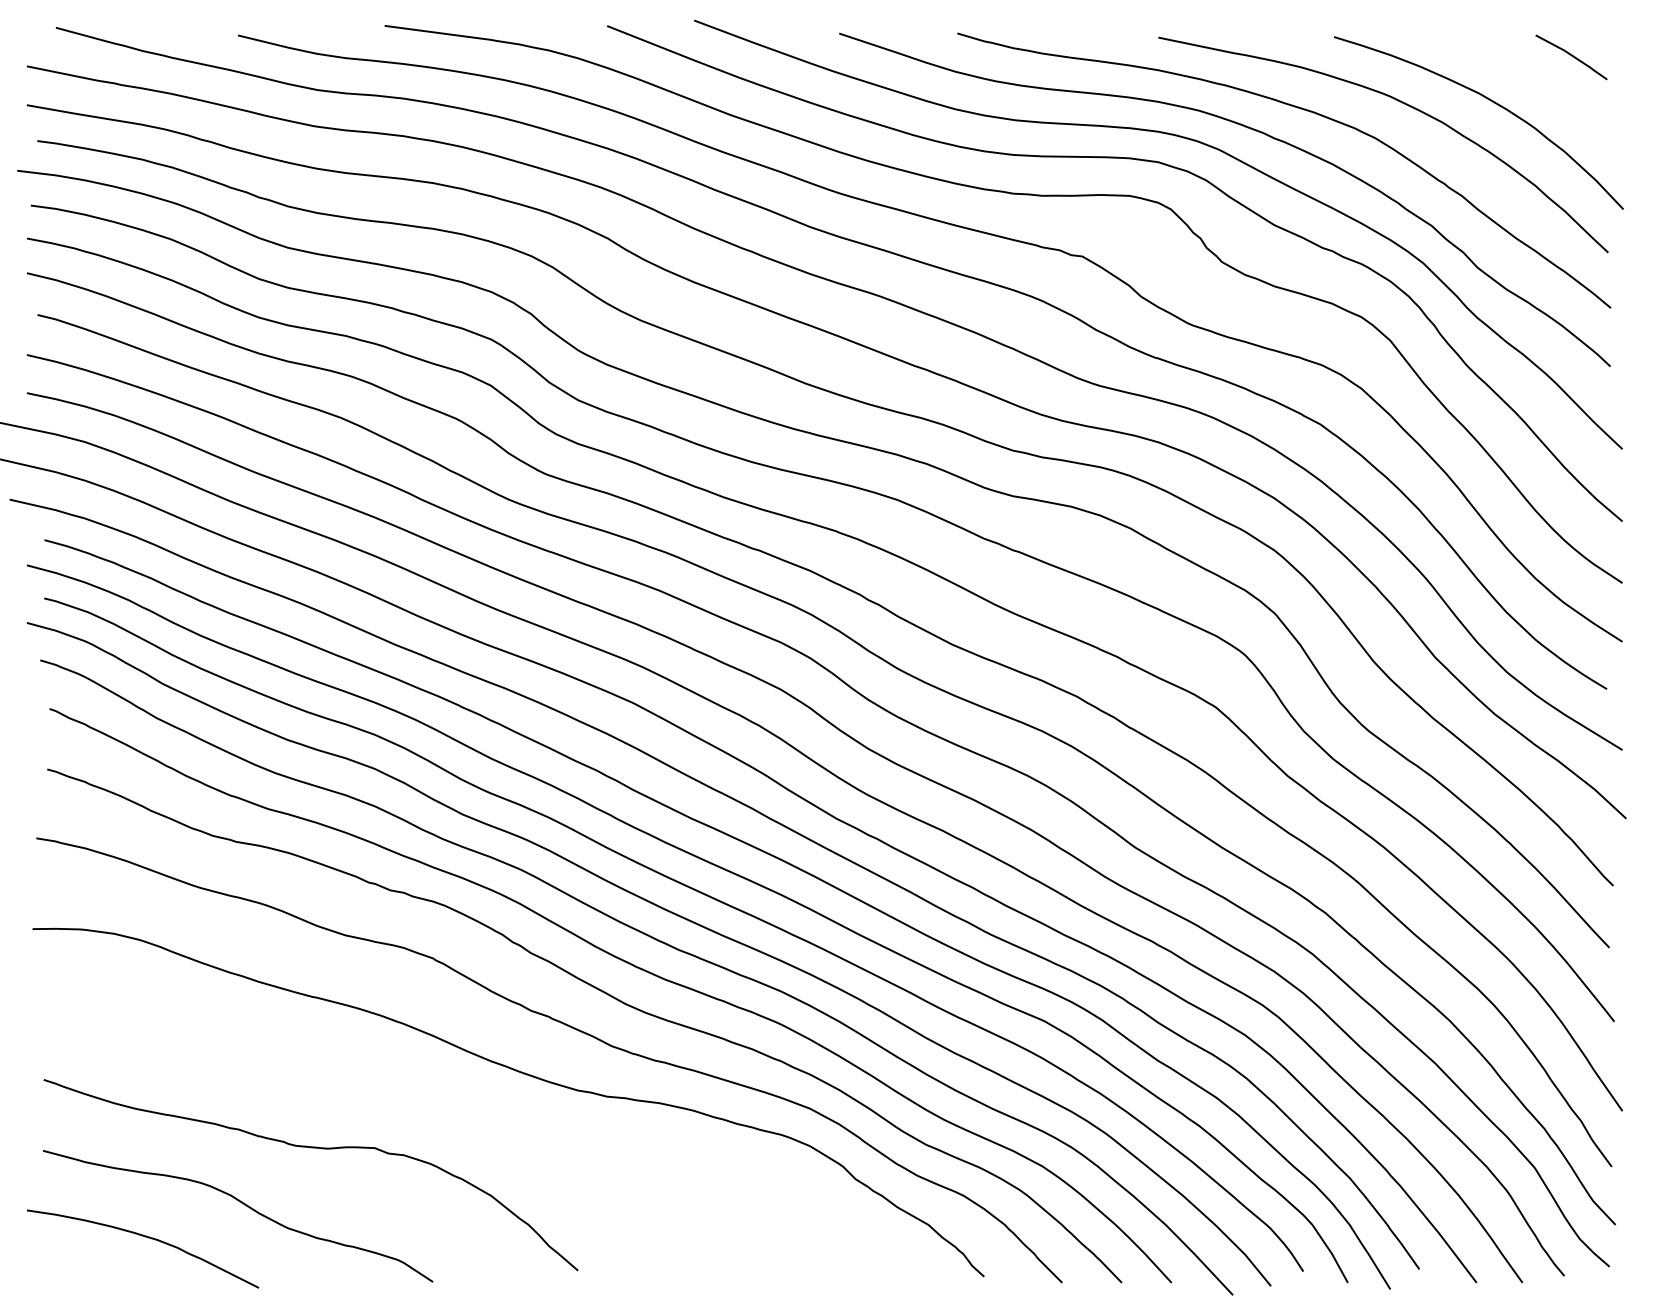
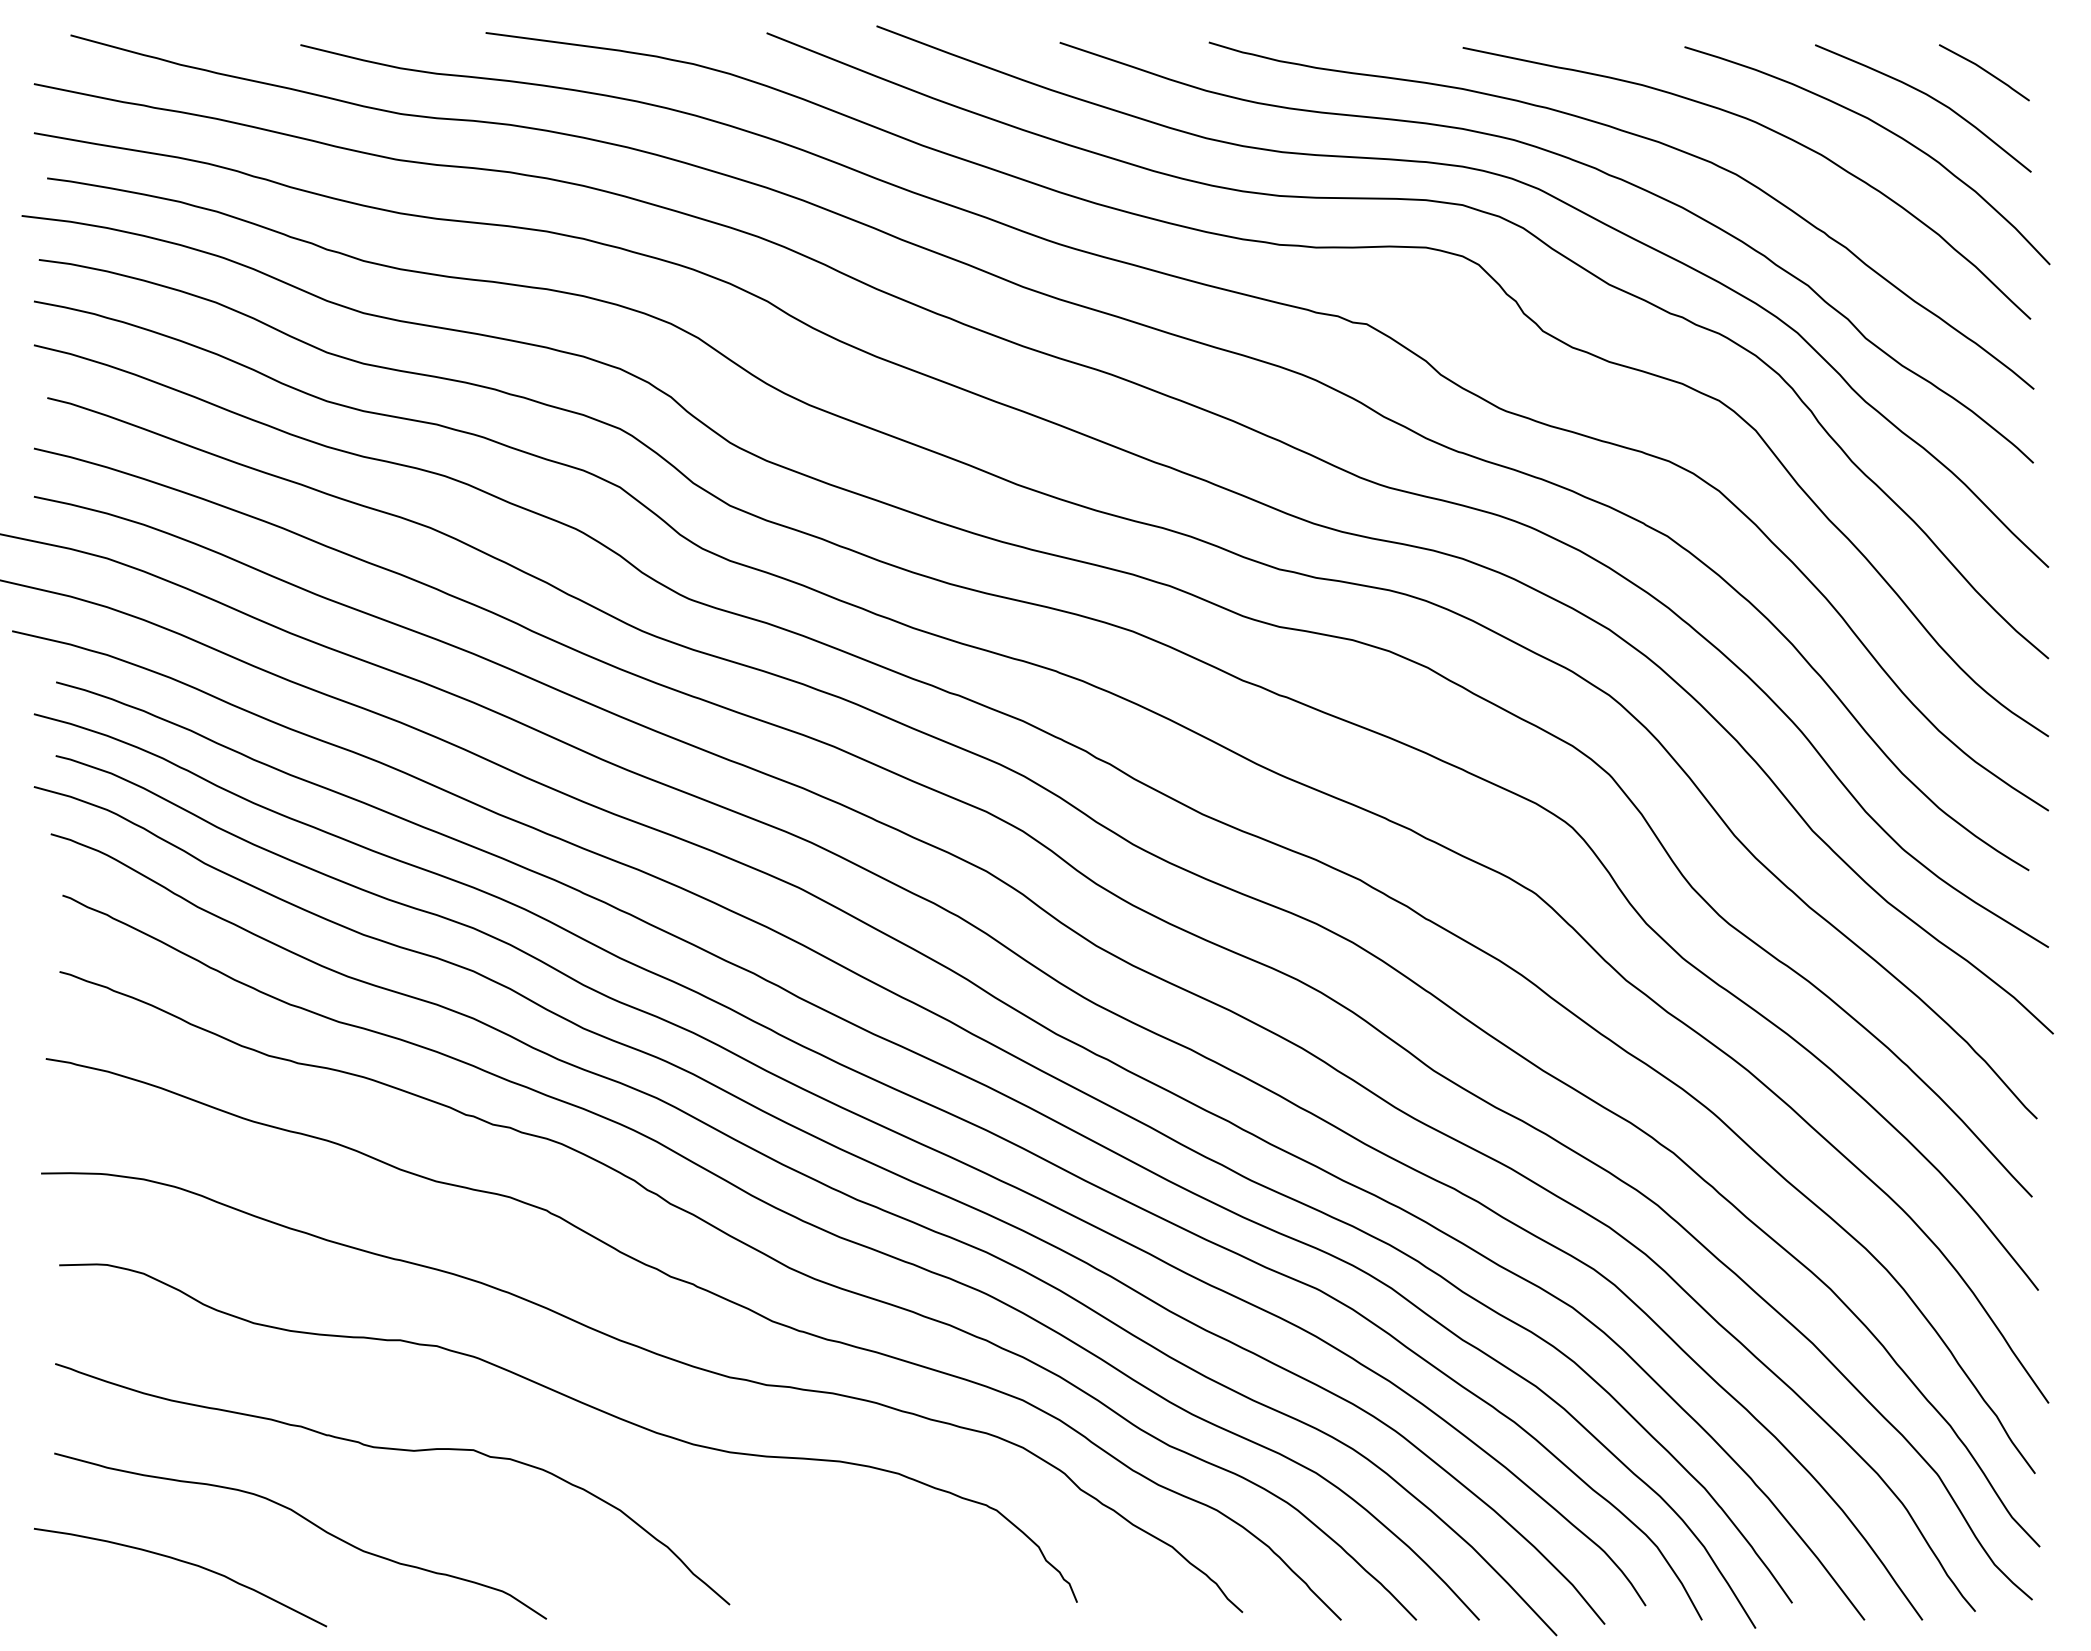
curve: (1528, 76) -> (1929, 97), added
curve: (459, 1111) -> (580, 1403), added

